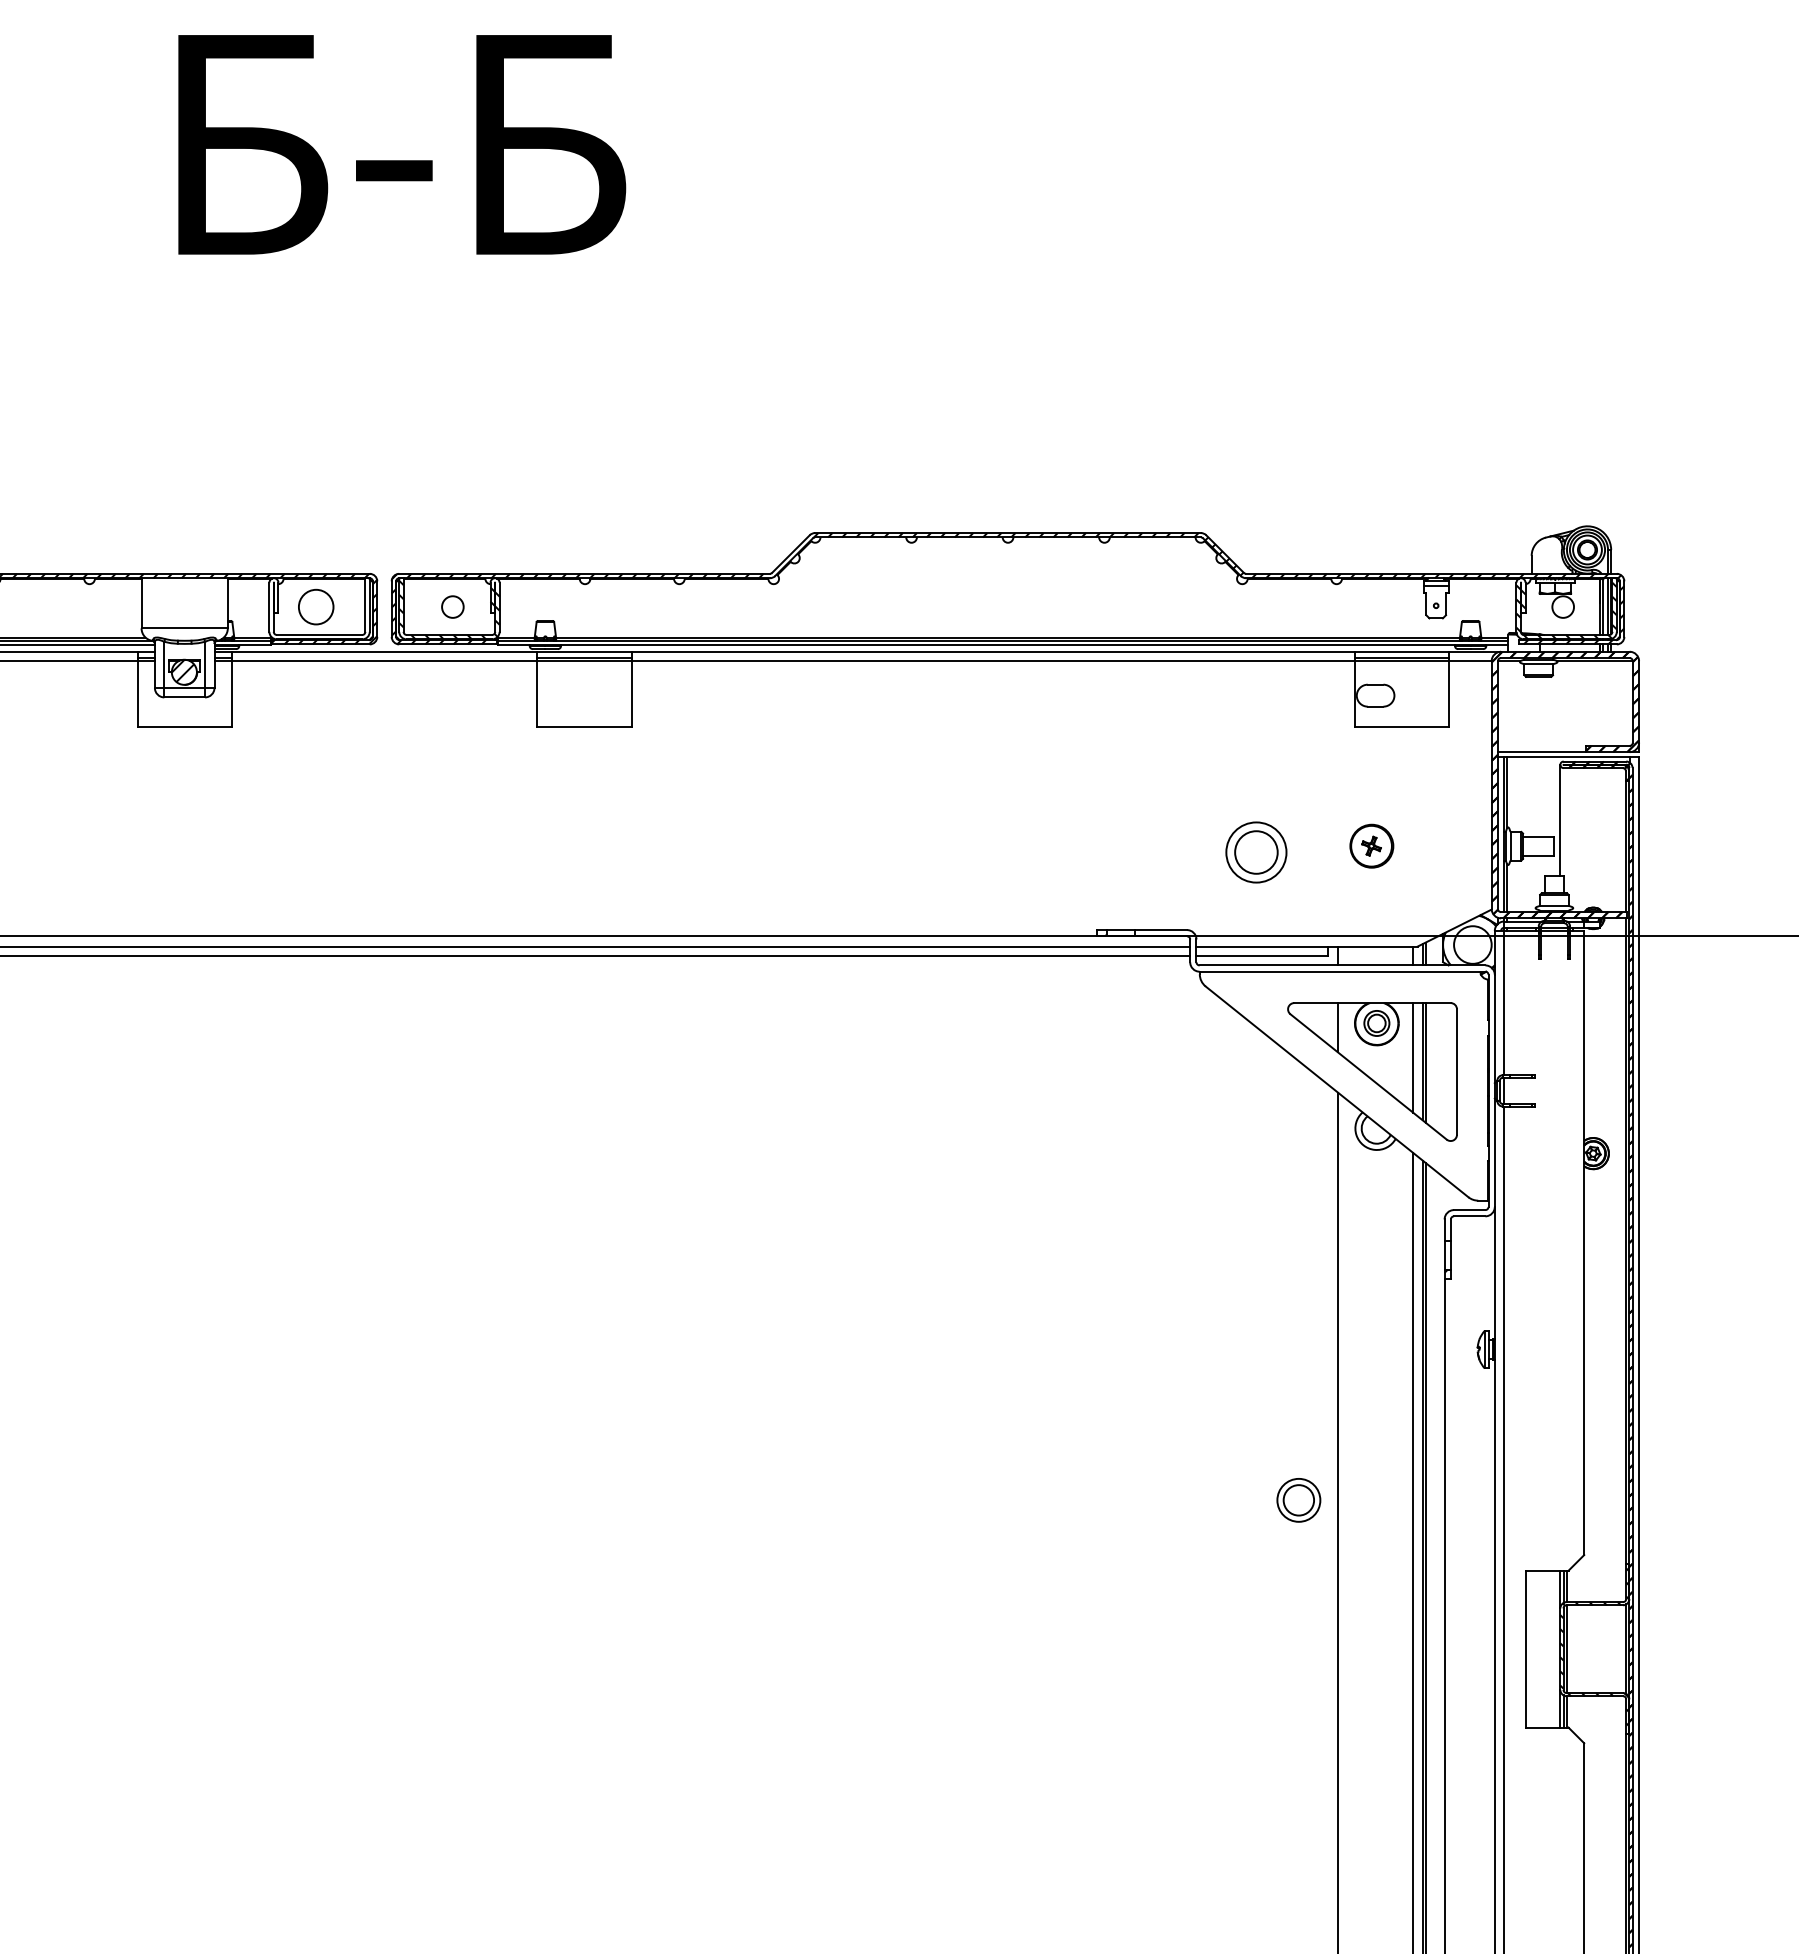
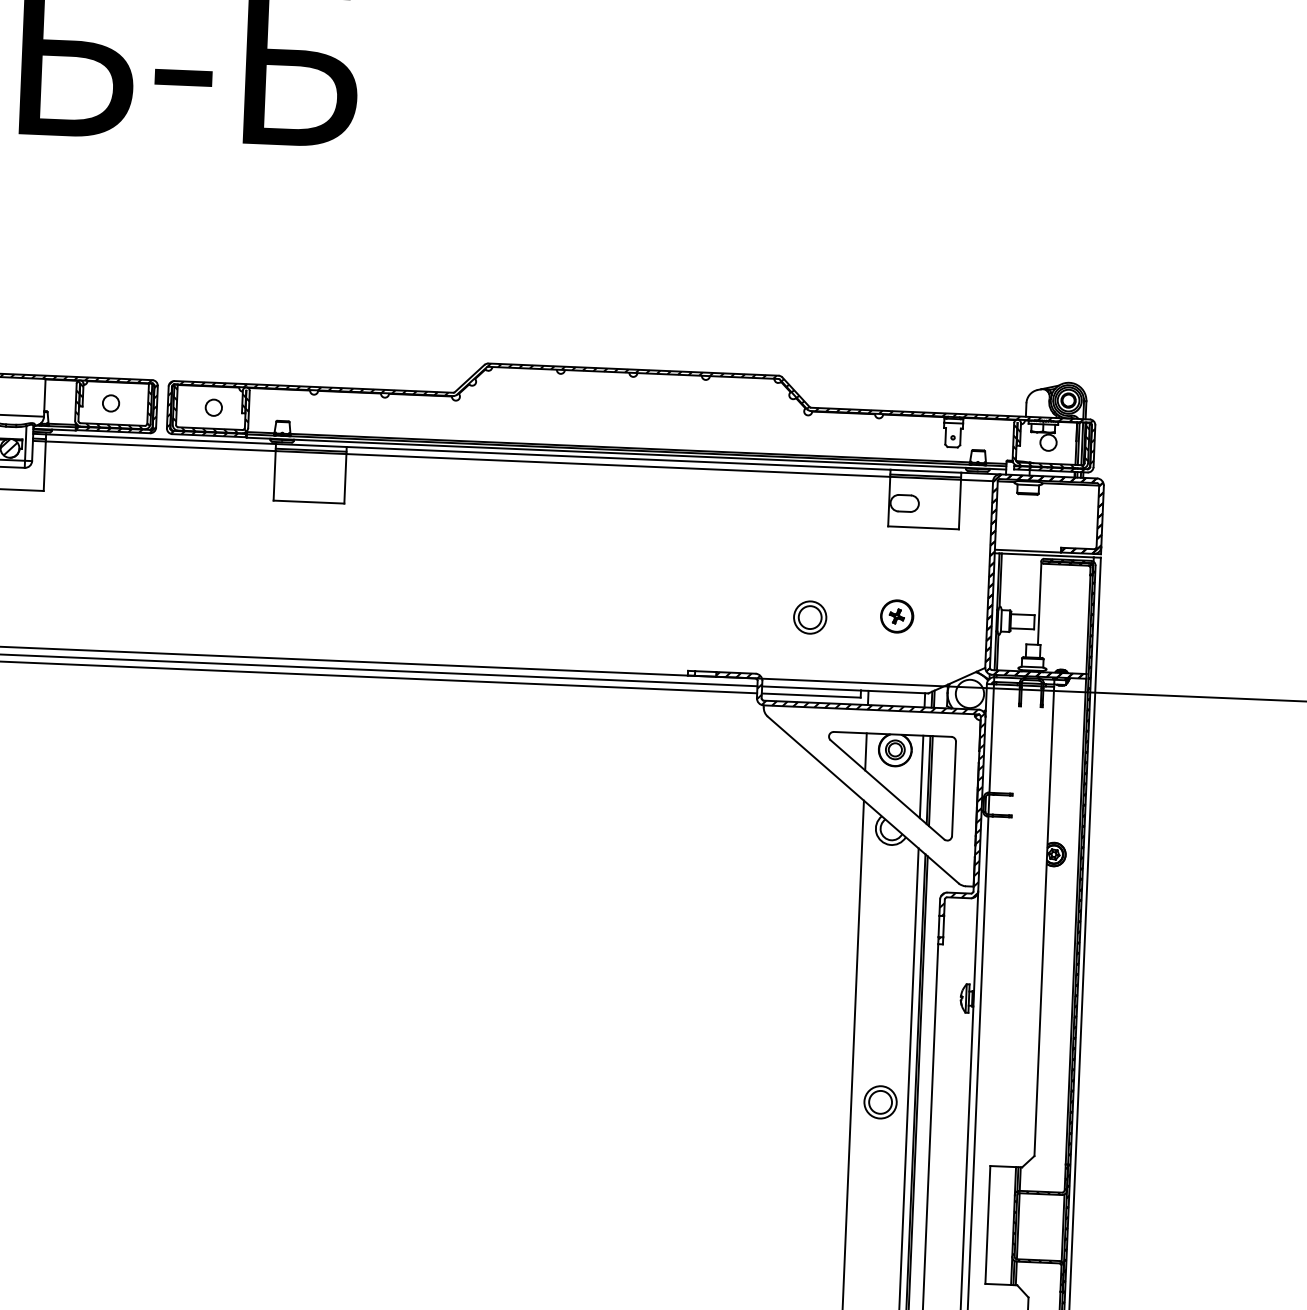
circle: (315, 606) -> (110, 403), size x0.62
hatch: (319, 608) -> (113, 404), added
part: (1256, 852) -> (810, 617), size x0.71
hatch: (1314, 1085) -> (846, 794), added
part: (1298, 1500) -> (880, 1102), moved

